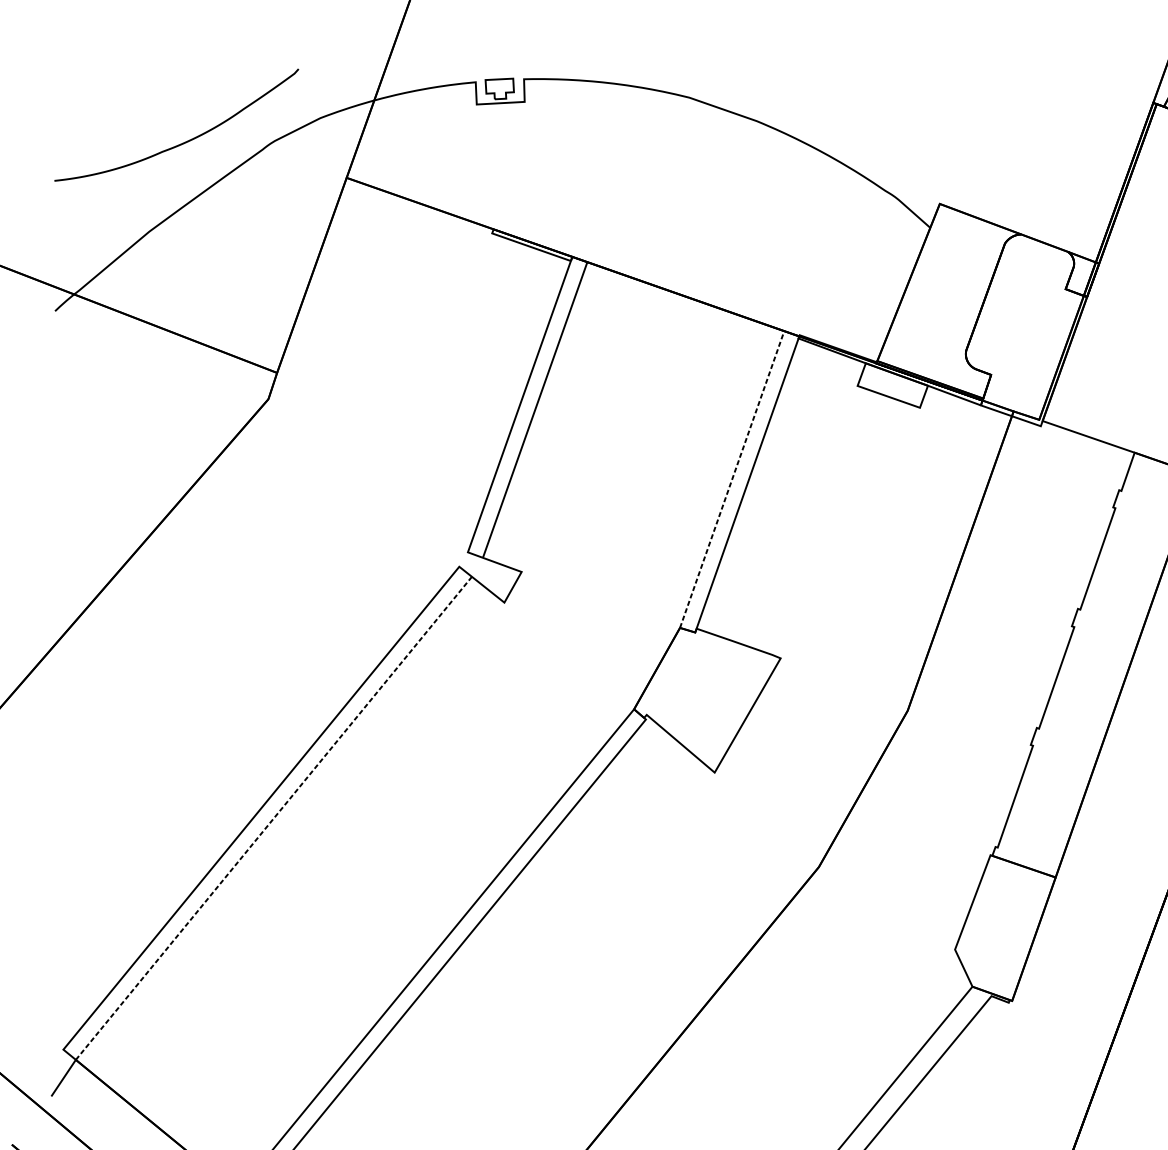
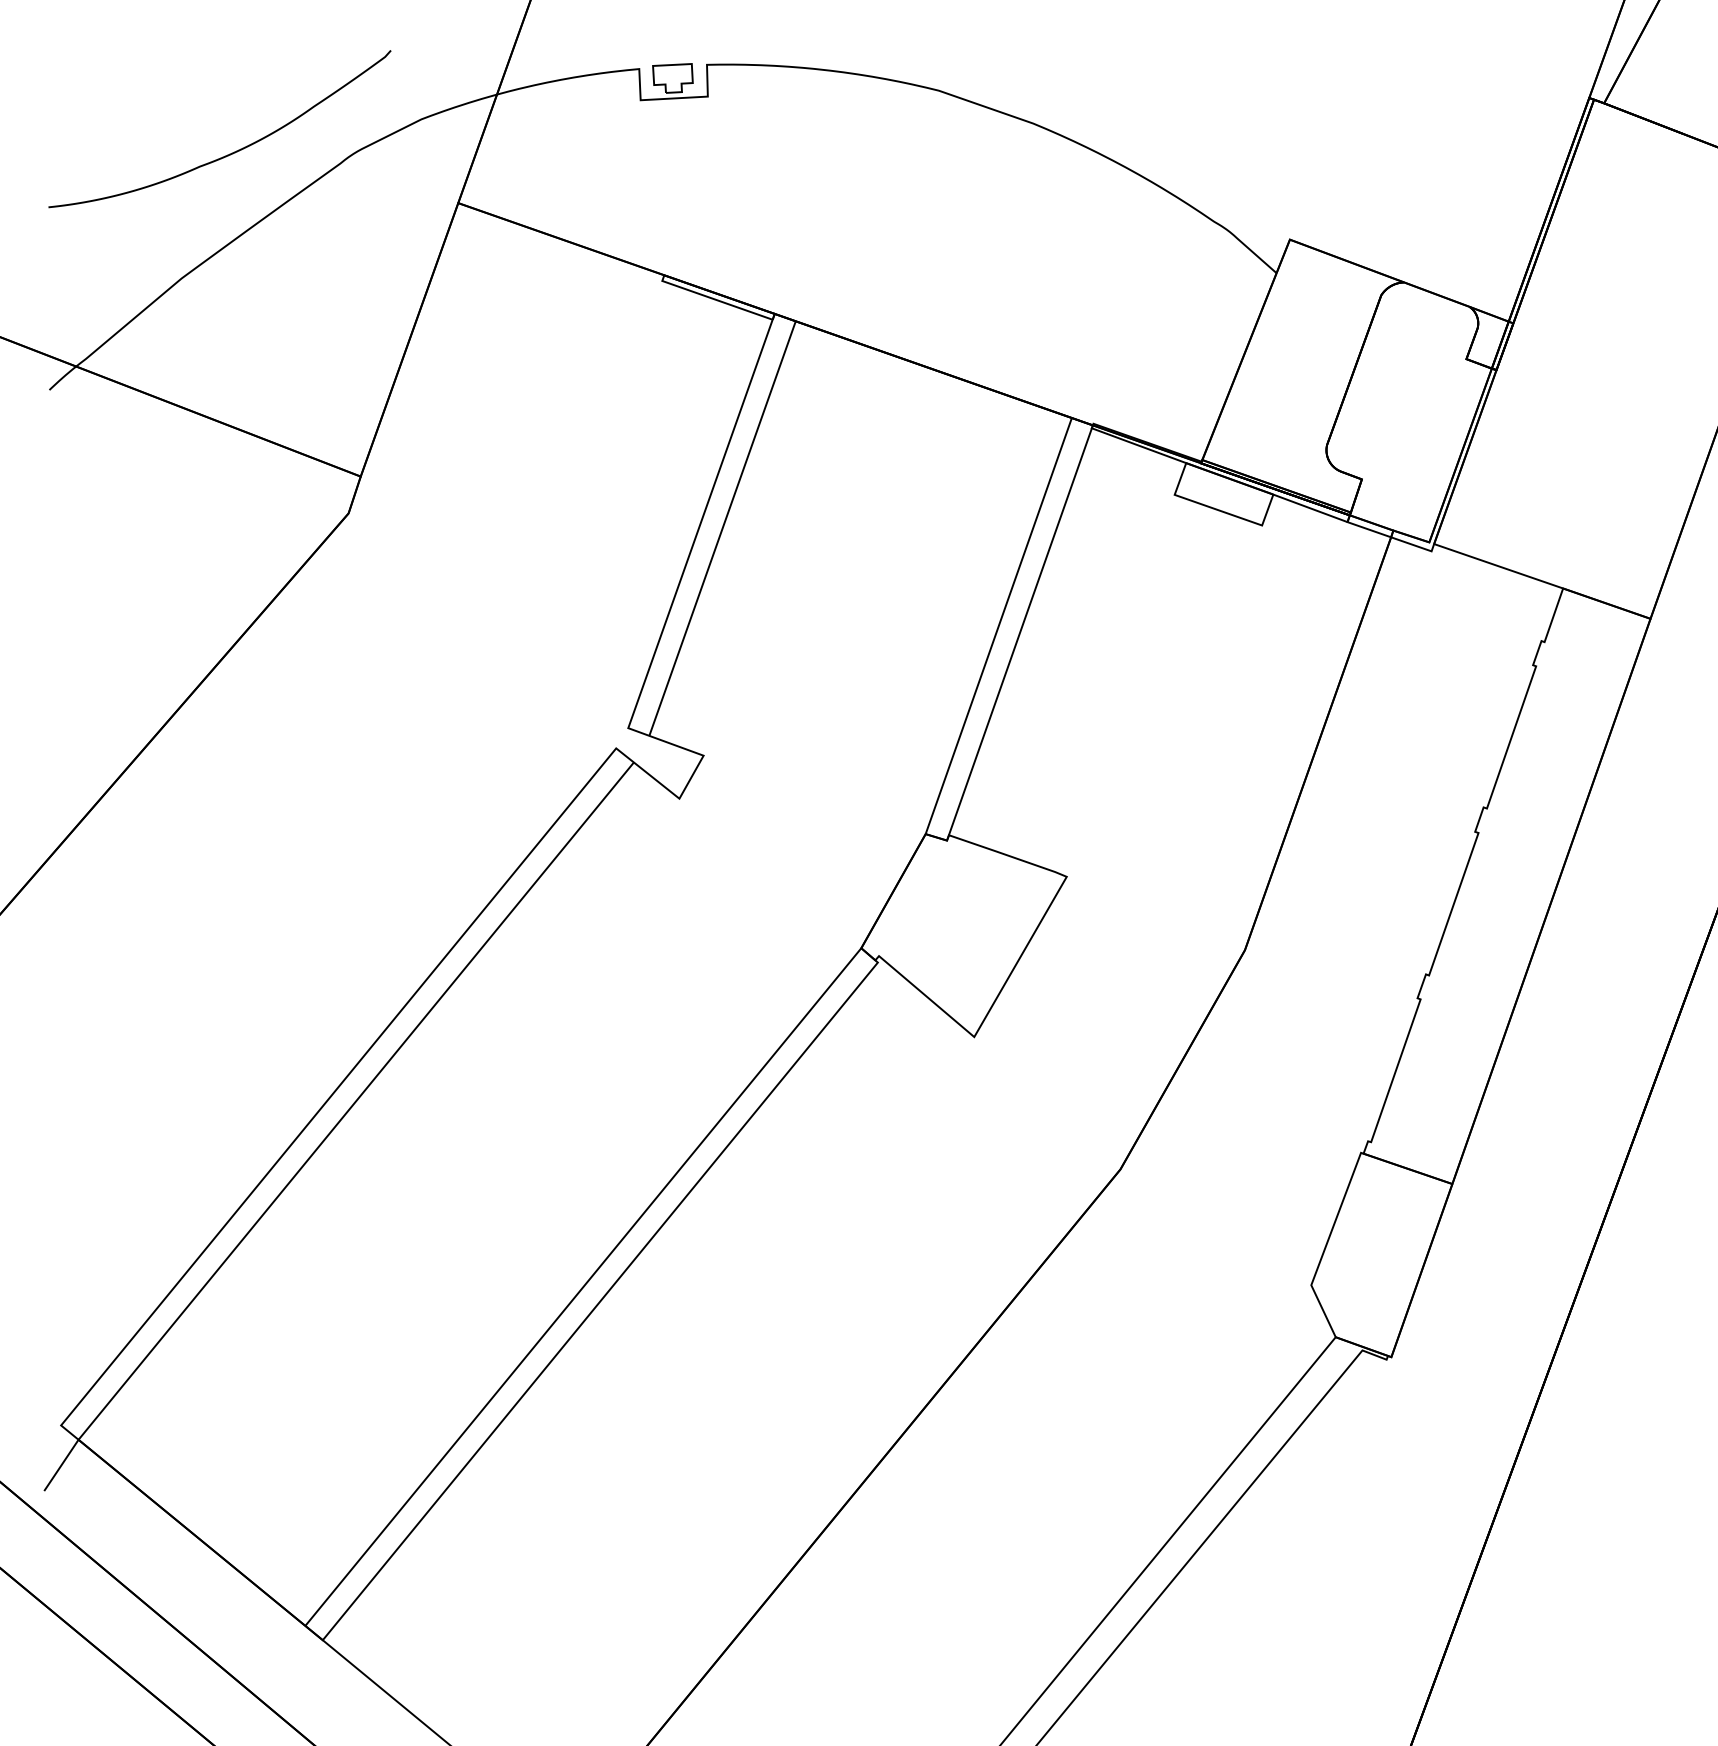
line: (731, 479) -> (998, 625), dashed -> solid
line: (274, 818) -> (356, 1101), dashed -> solid

